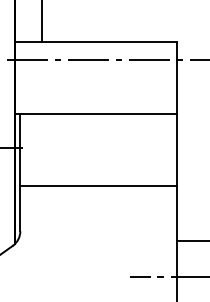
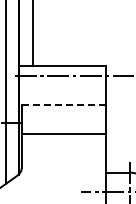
line: (94, 113) -> (61, 104), solid -> dashed
line: (98, 186) -> (63, 133), moved

